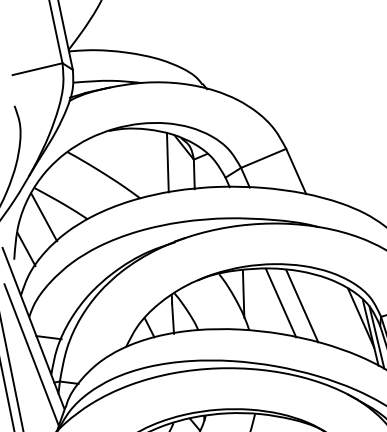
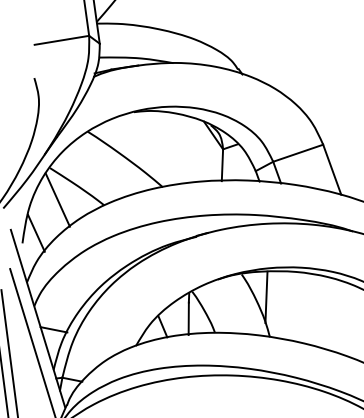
line: (167, 162) -> (194, 150), removed
line: (280, 302) -> (305, 309), removed
line: (302, 305) -> (328, 314), removed

